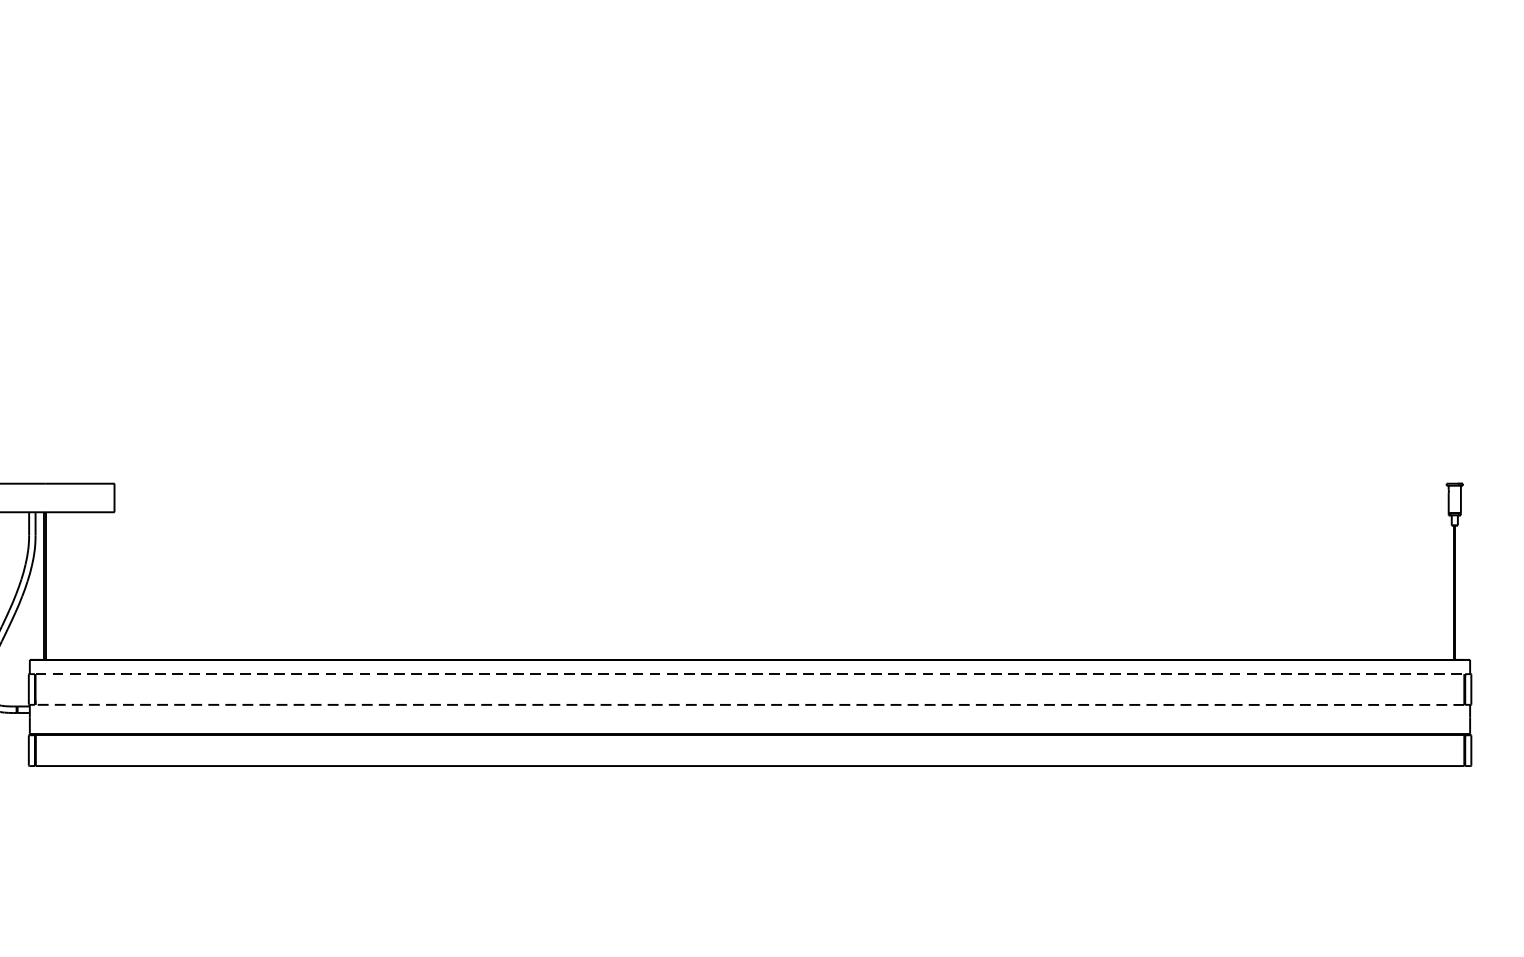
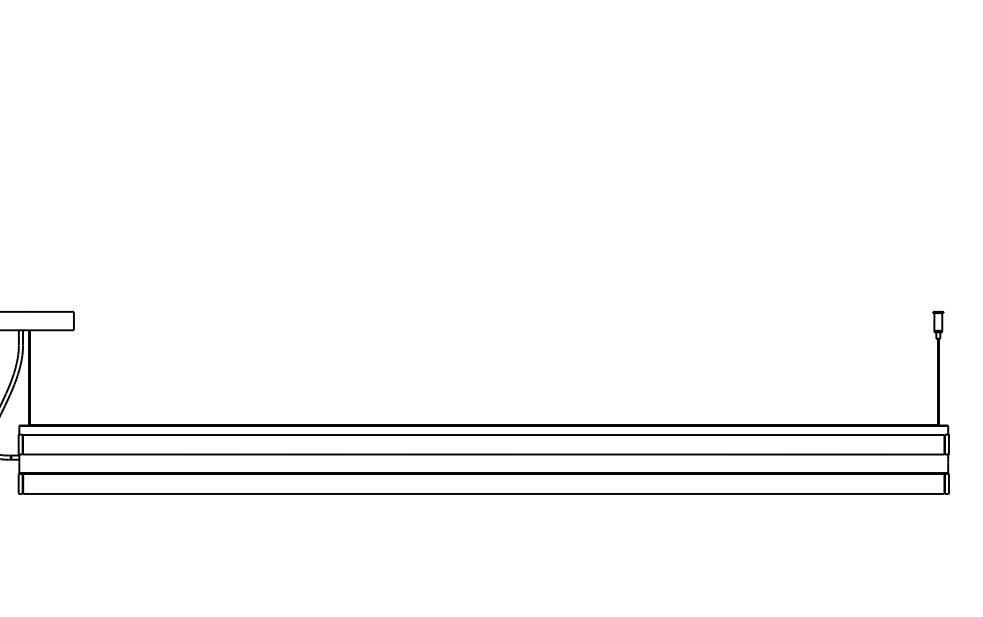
line: (749, 673) -> (483, 434), dashed -> solid
line: (749, 704) -> (483, 454), dashed -> solid

